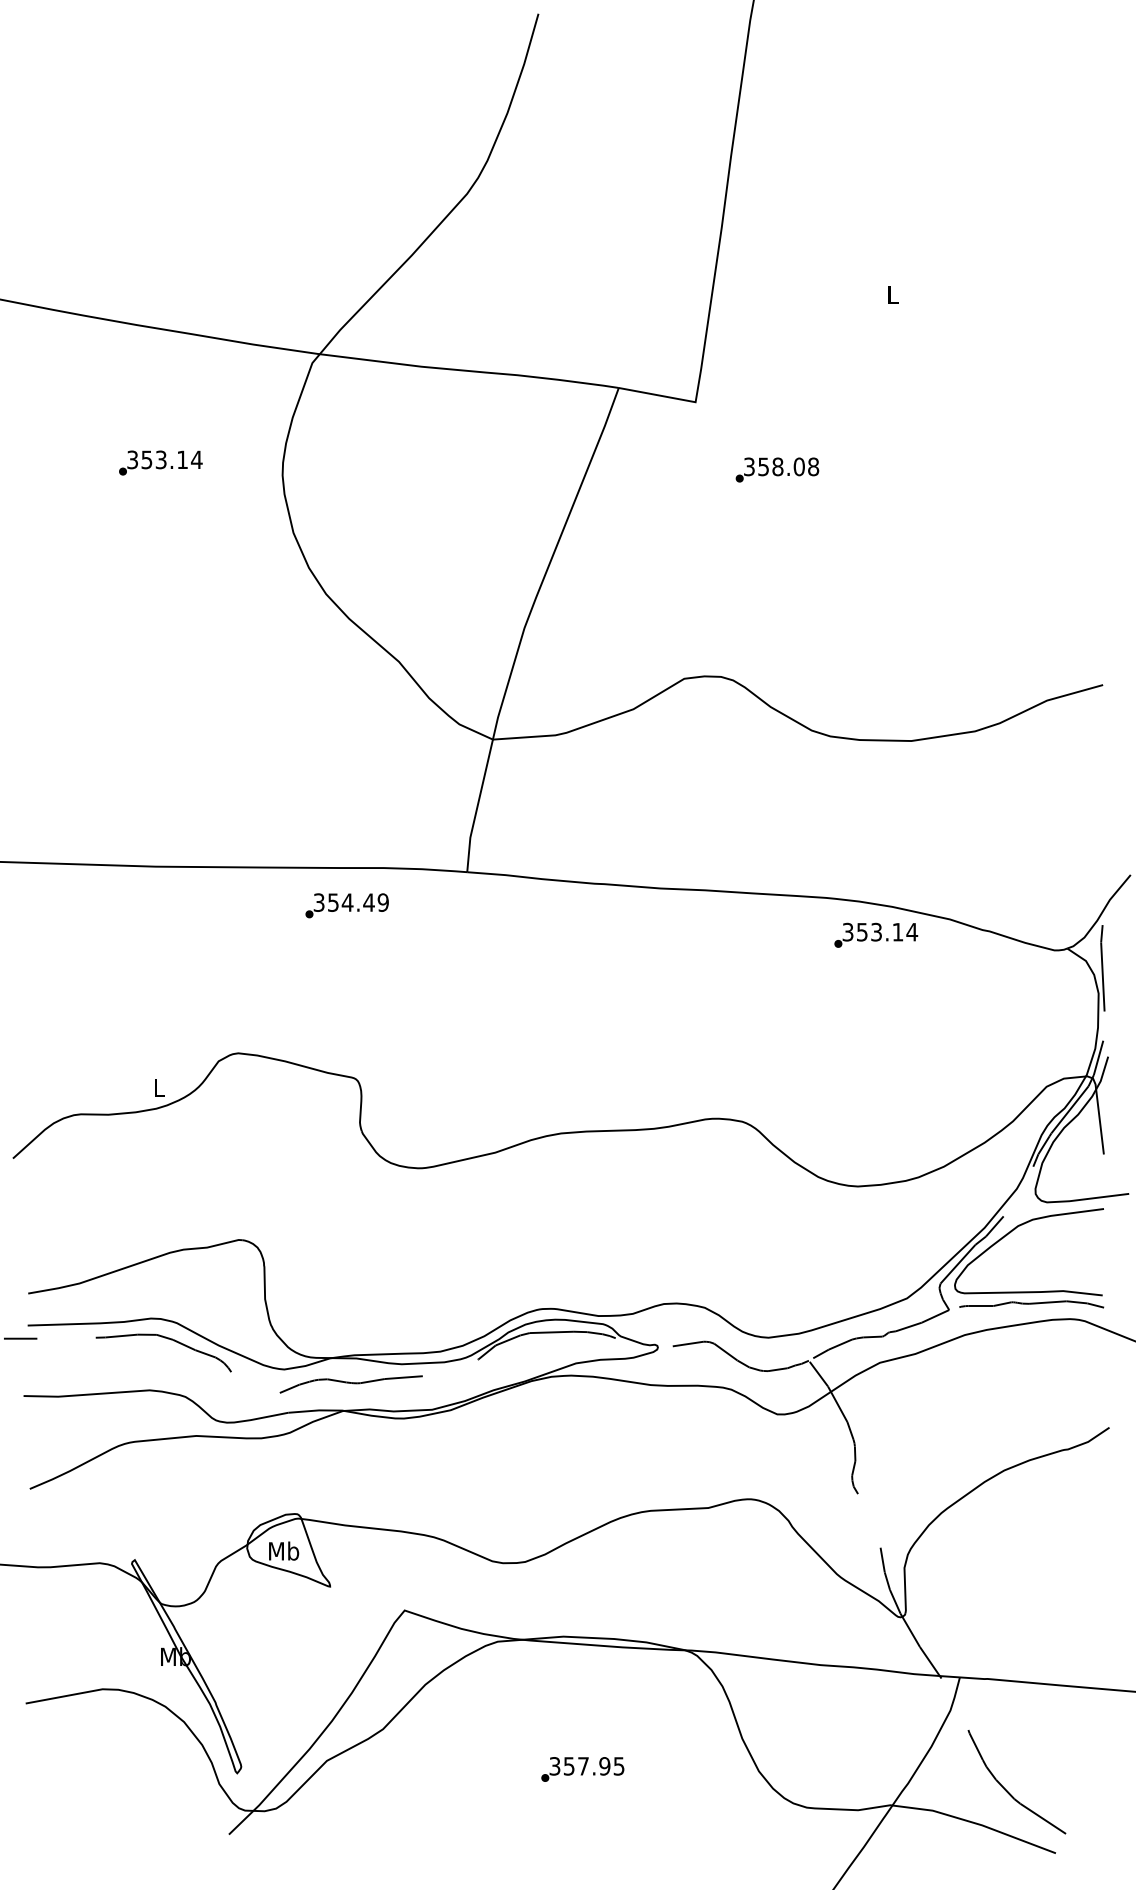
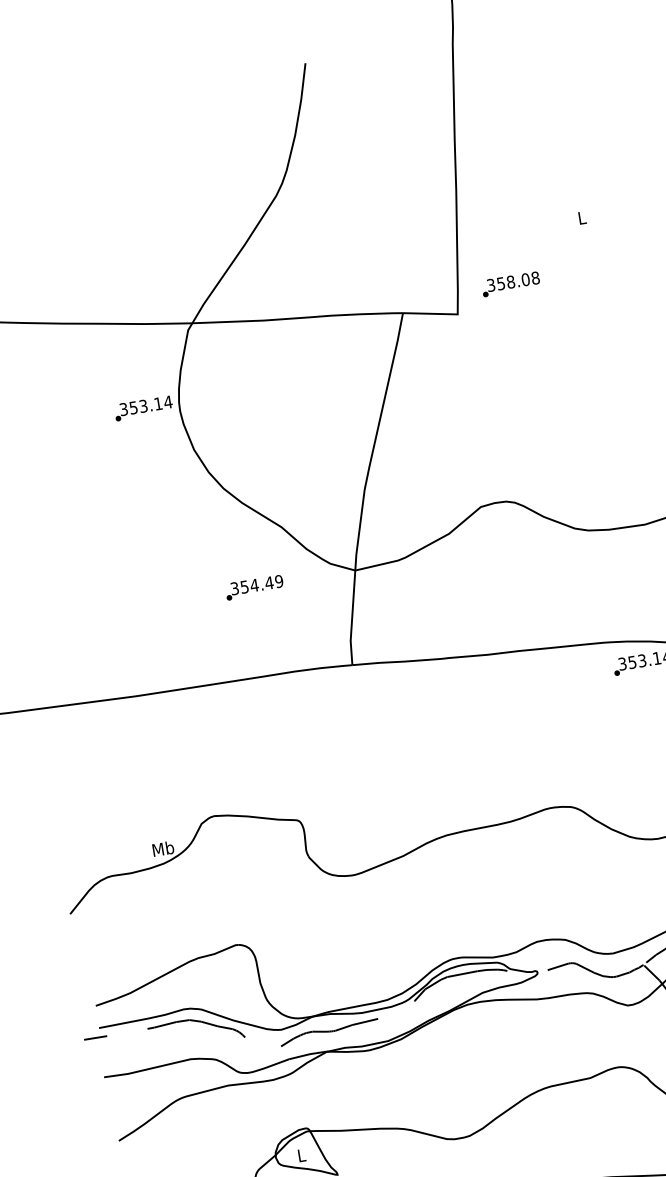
text: (160, 462) -> (143, 408), moved
text: (777, 469) -> (510, 283), moved
text: (346, 905) -> (254, 587), moved
text: (159, 1087) -> (163, 848), L -> Mb
text: (284, 1550) -> (301, 1154), Mb -> L

